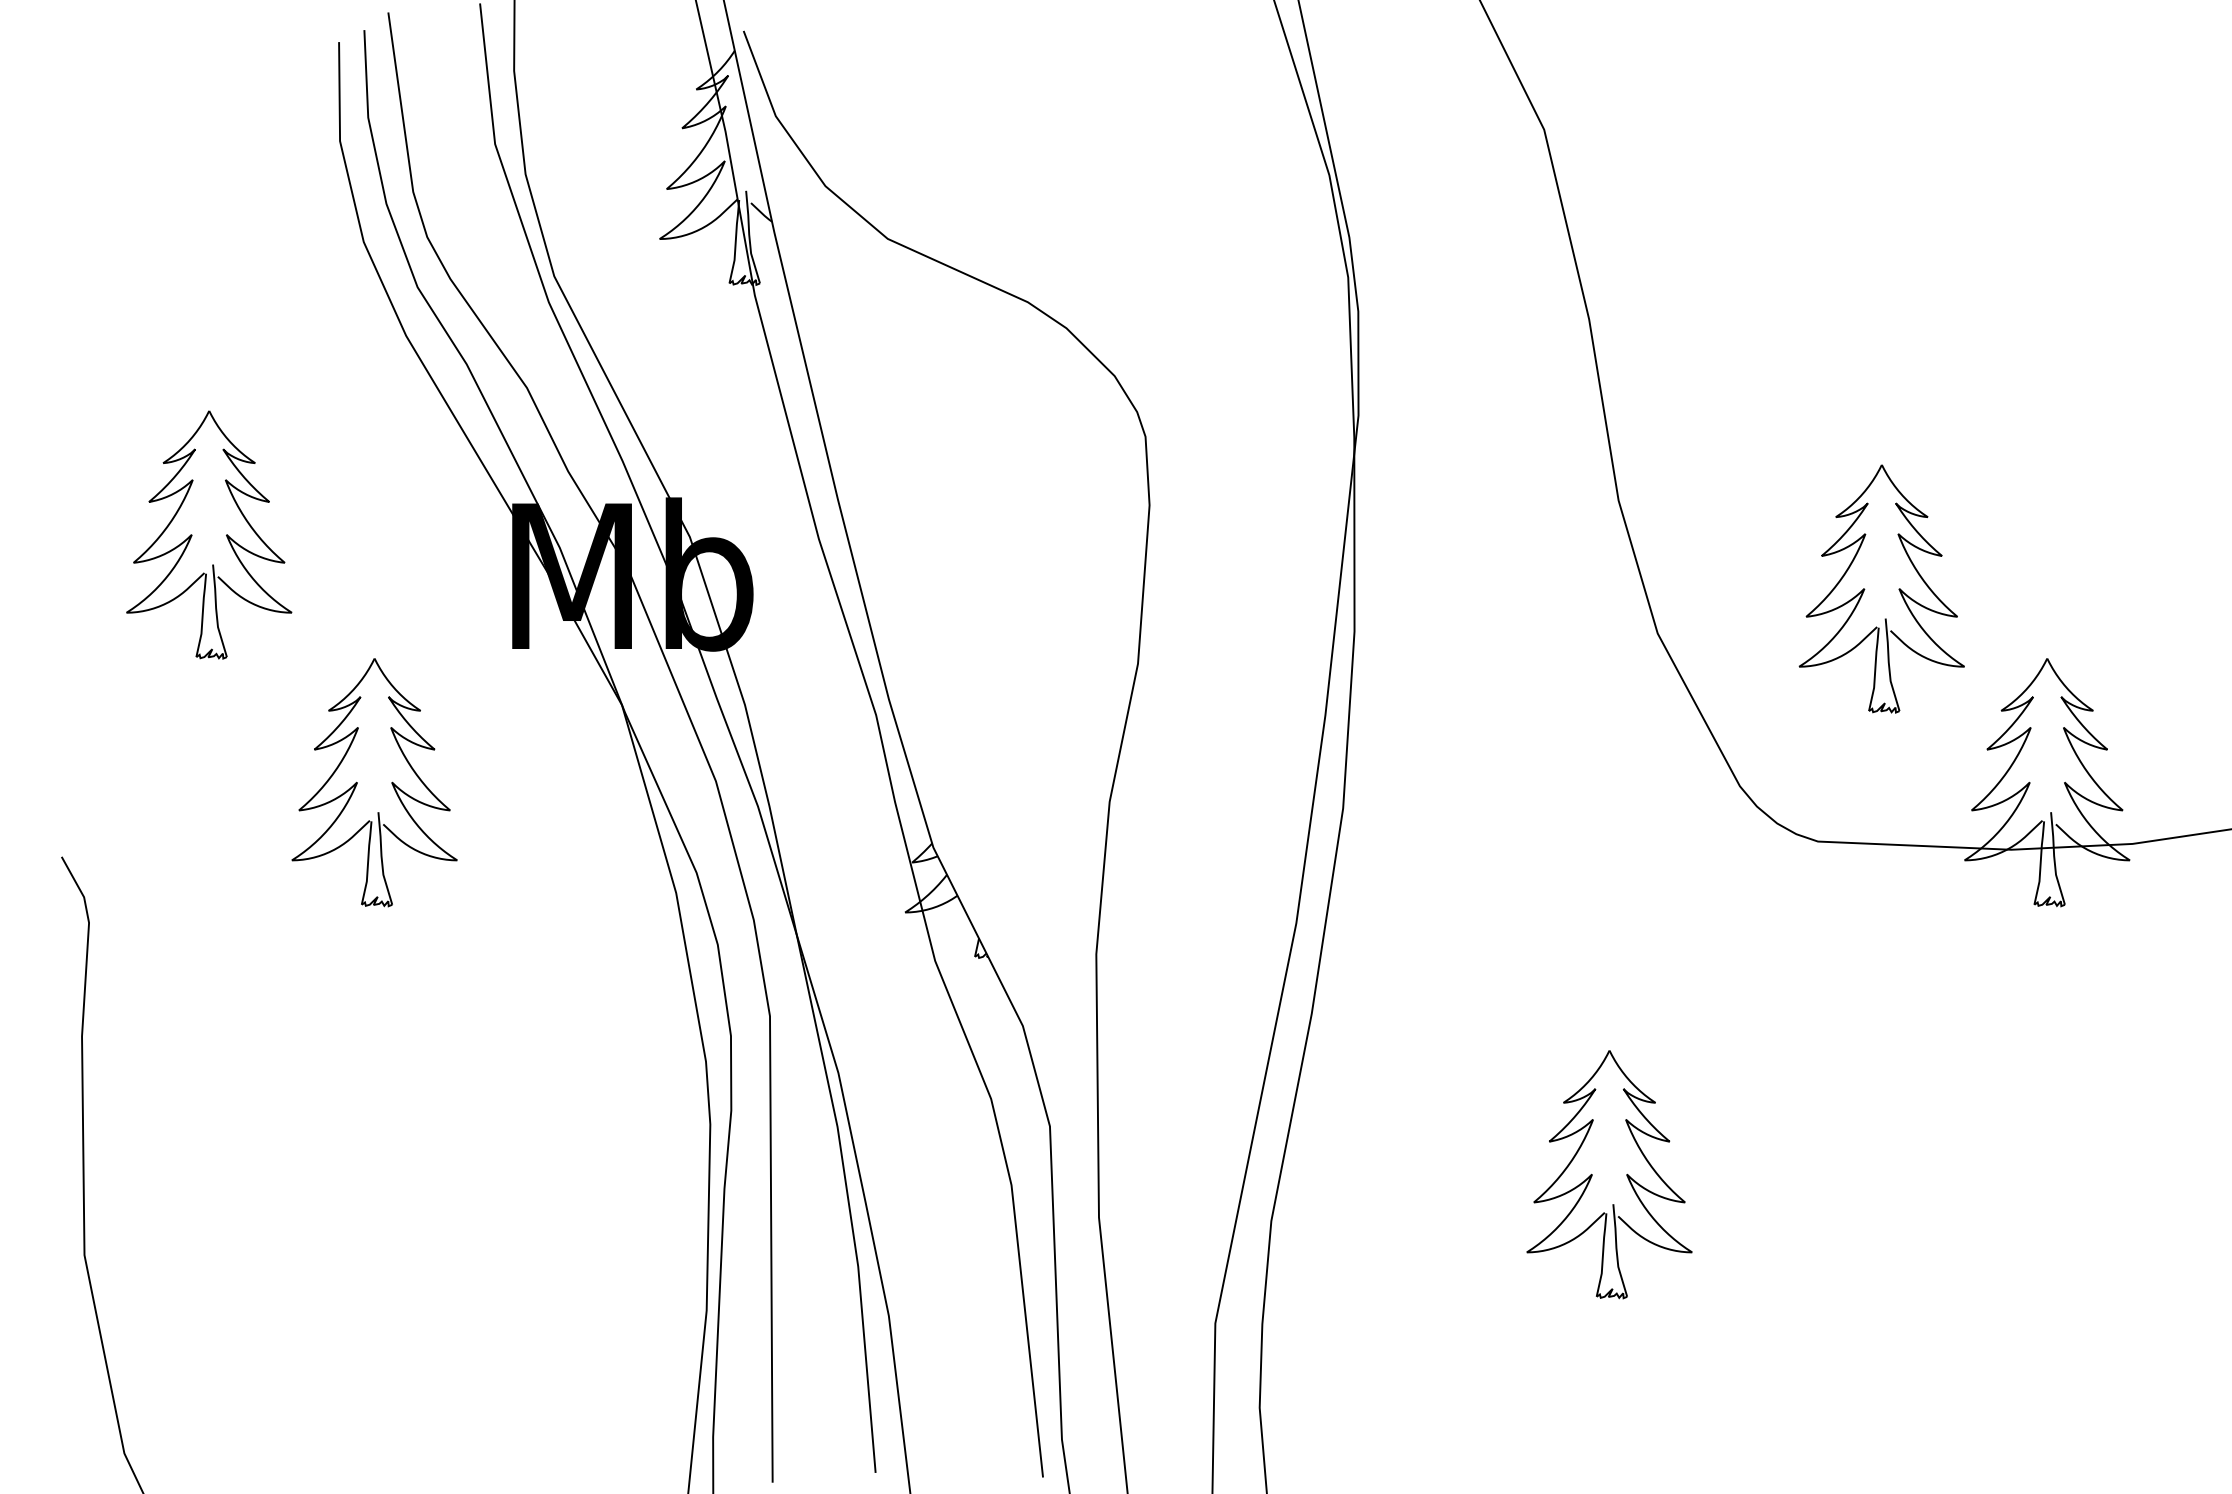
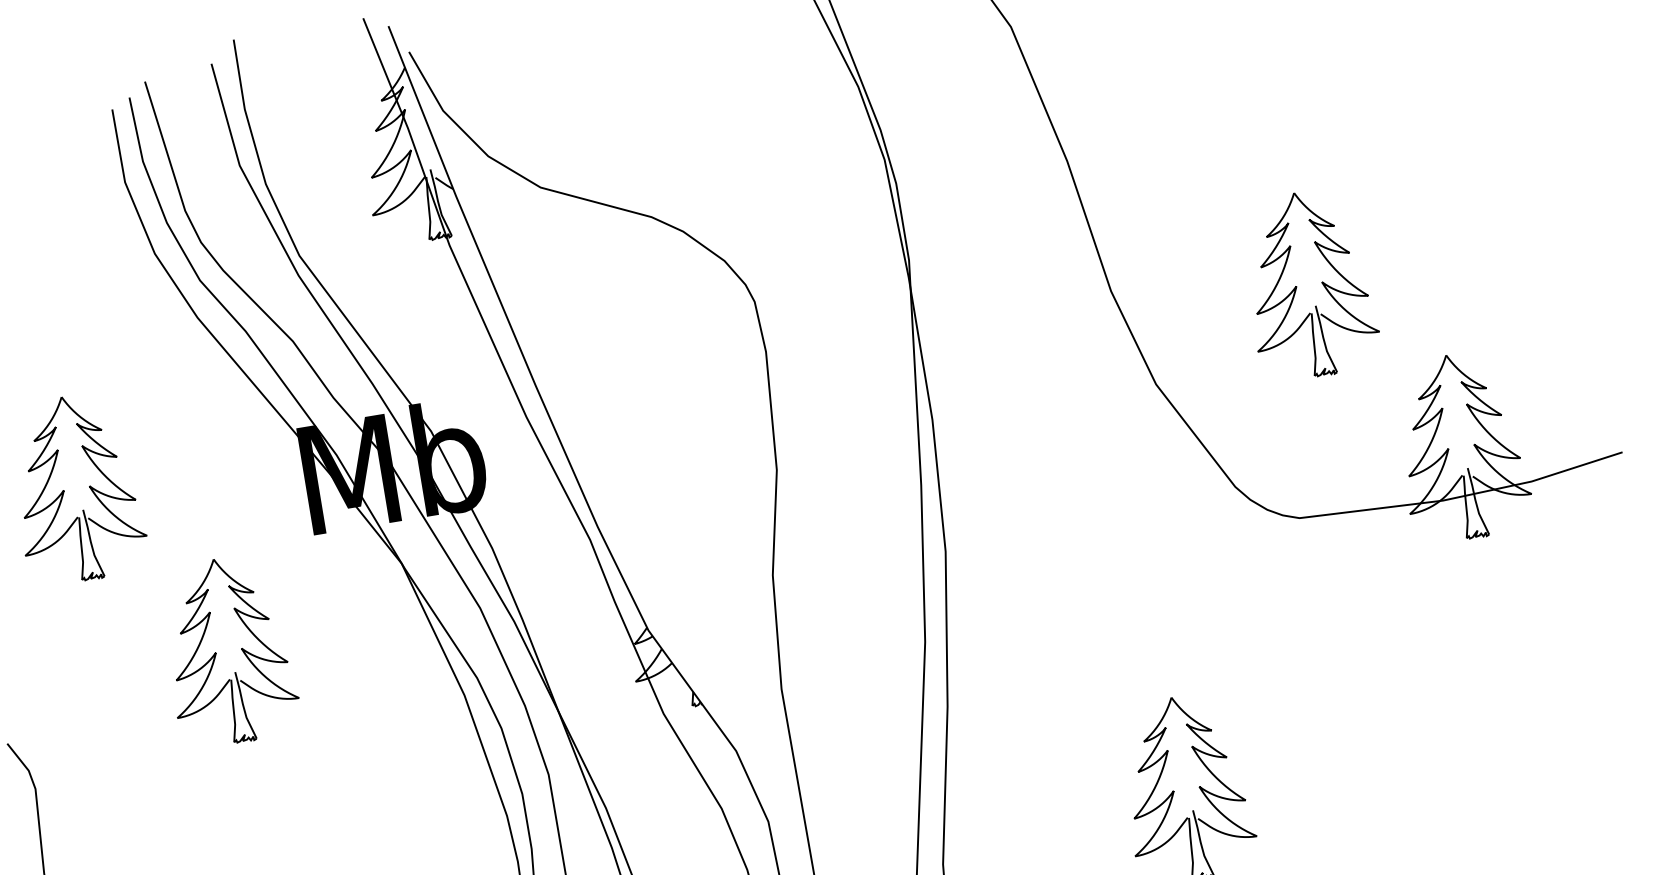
part: (1865, 589) -> (1297, 286), moved

